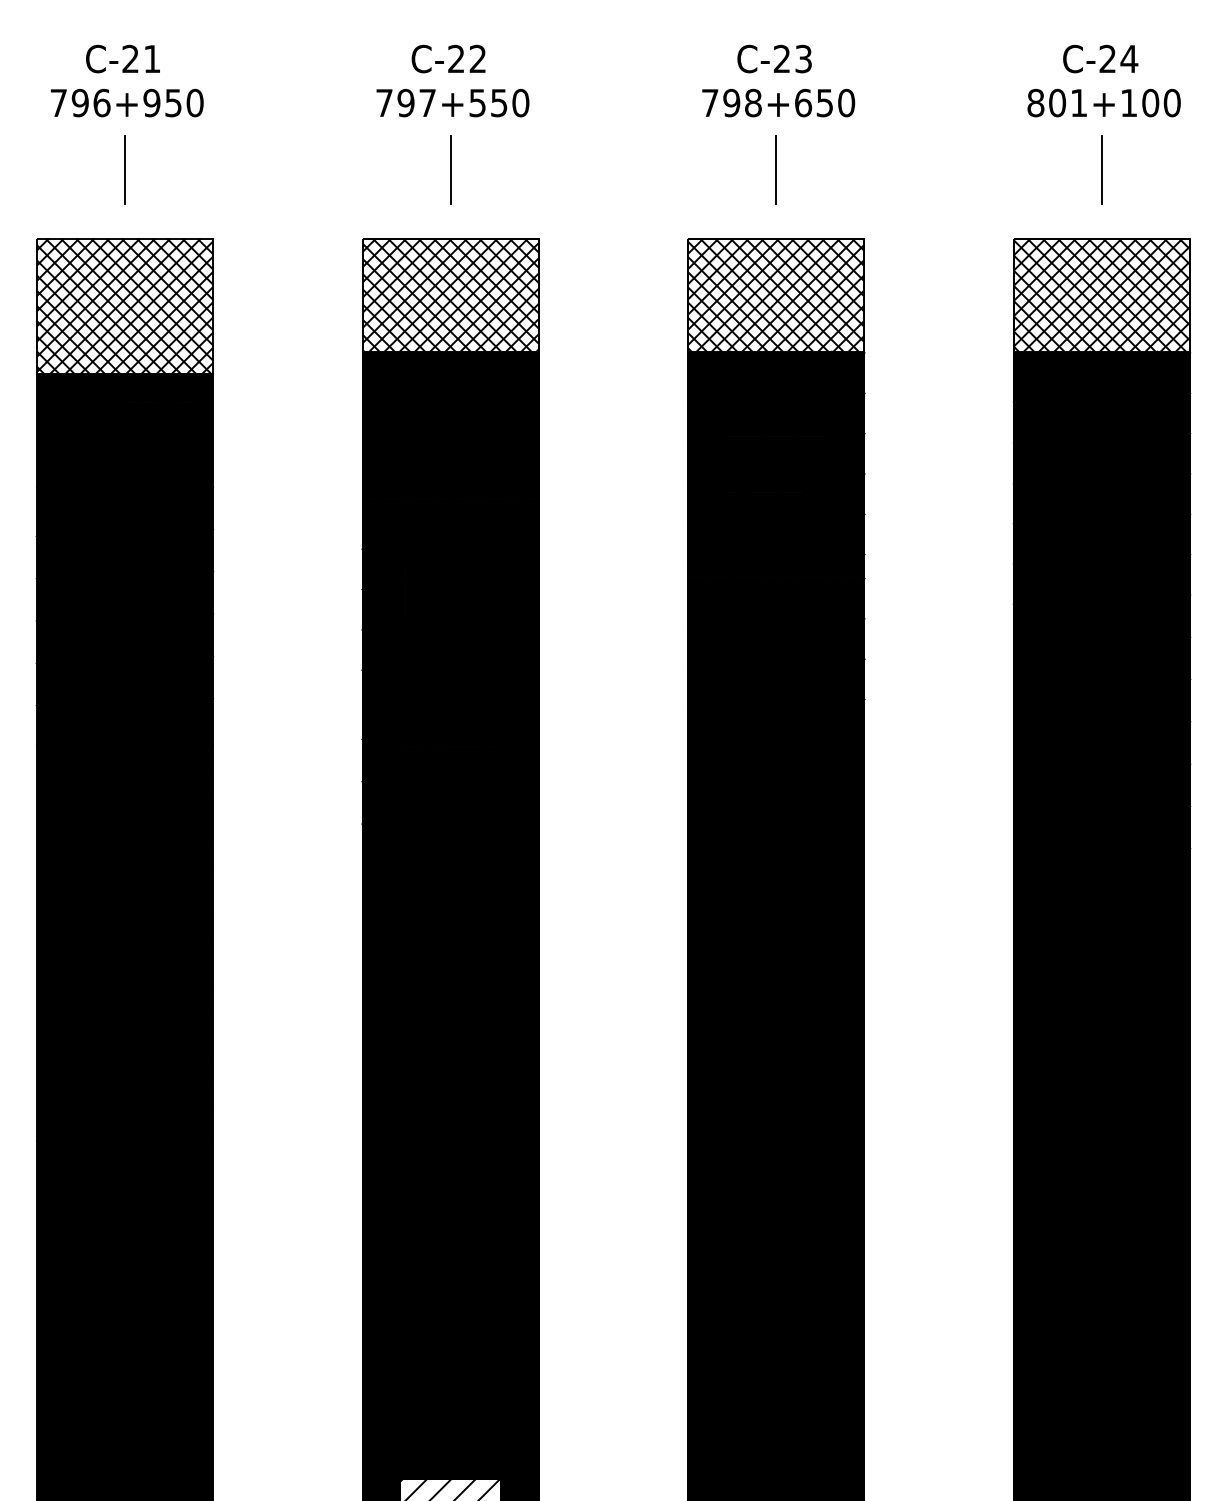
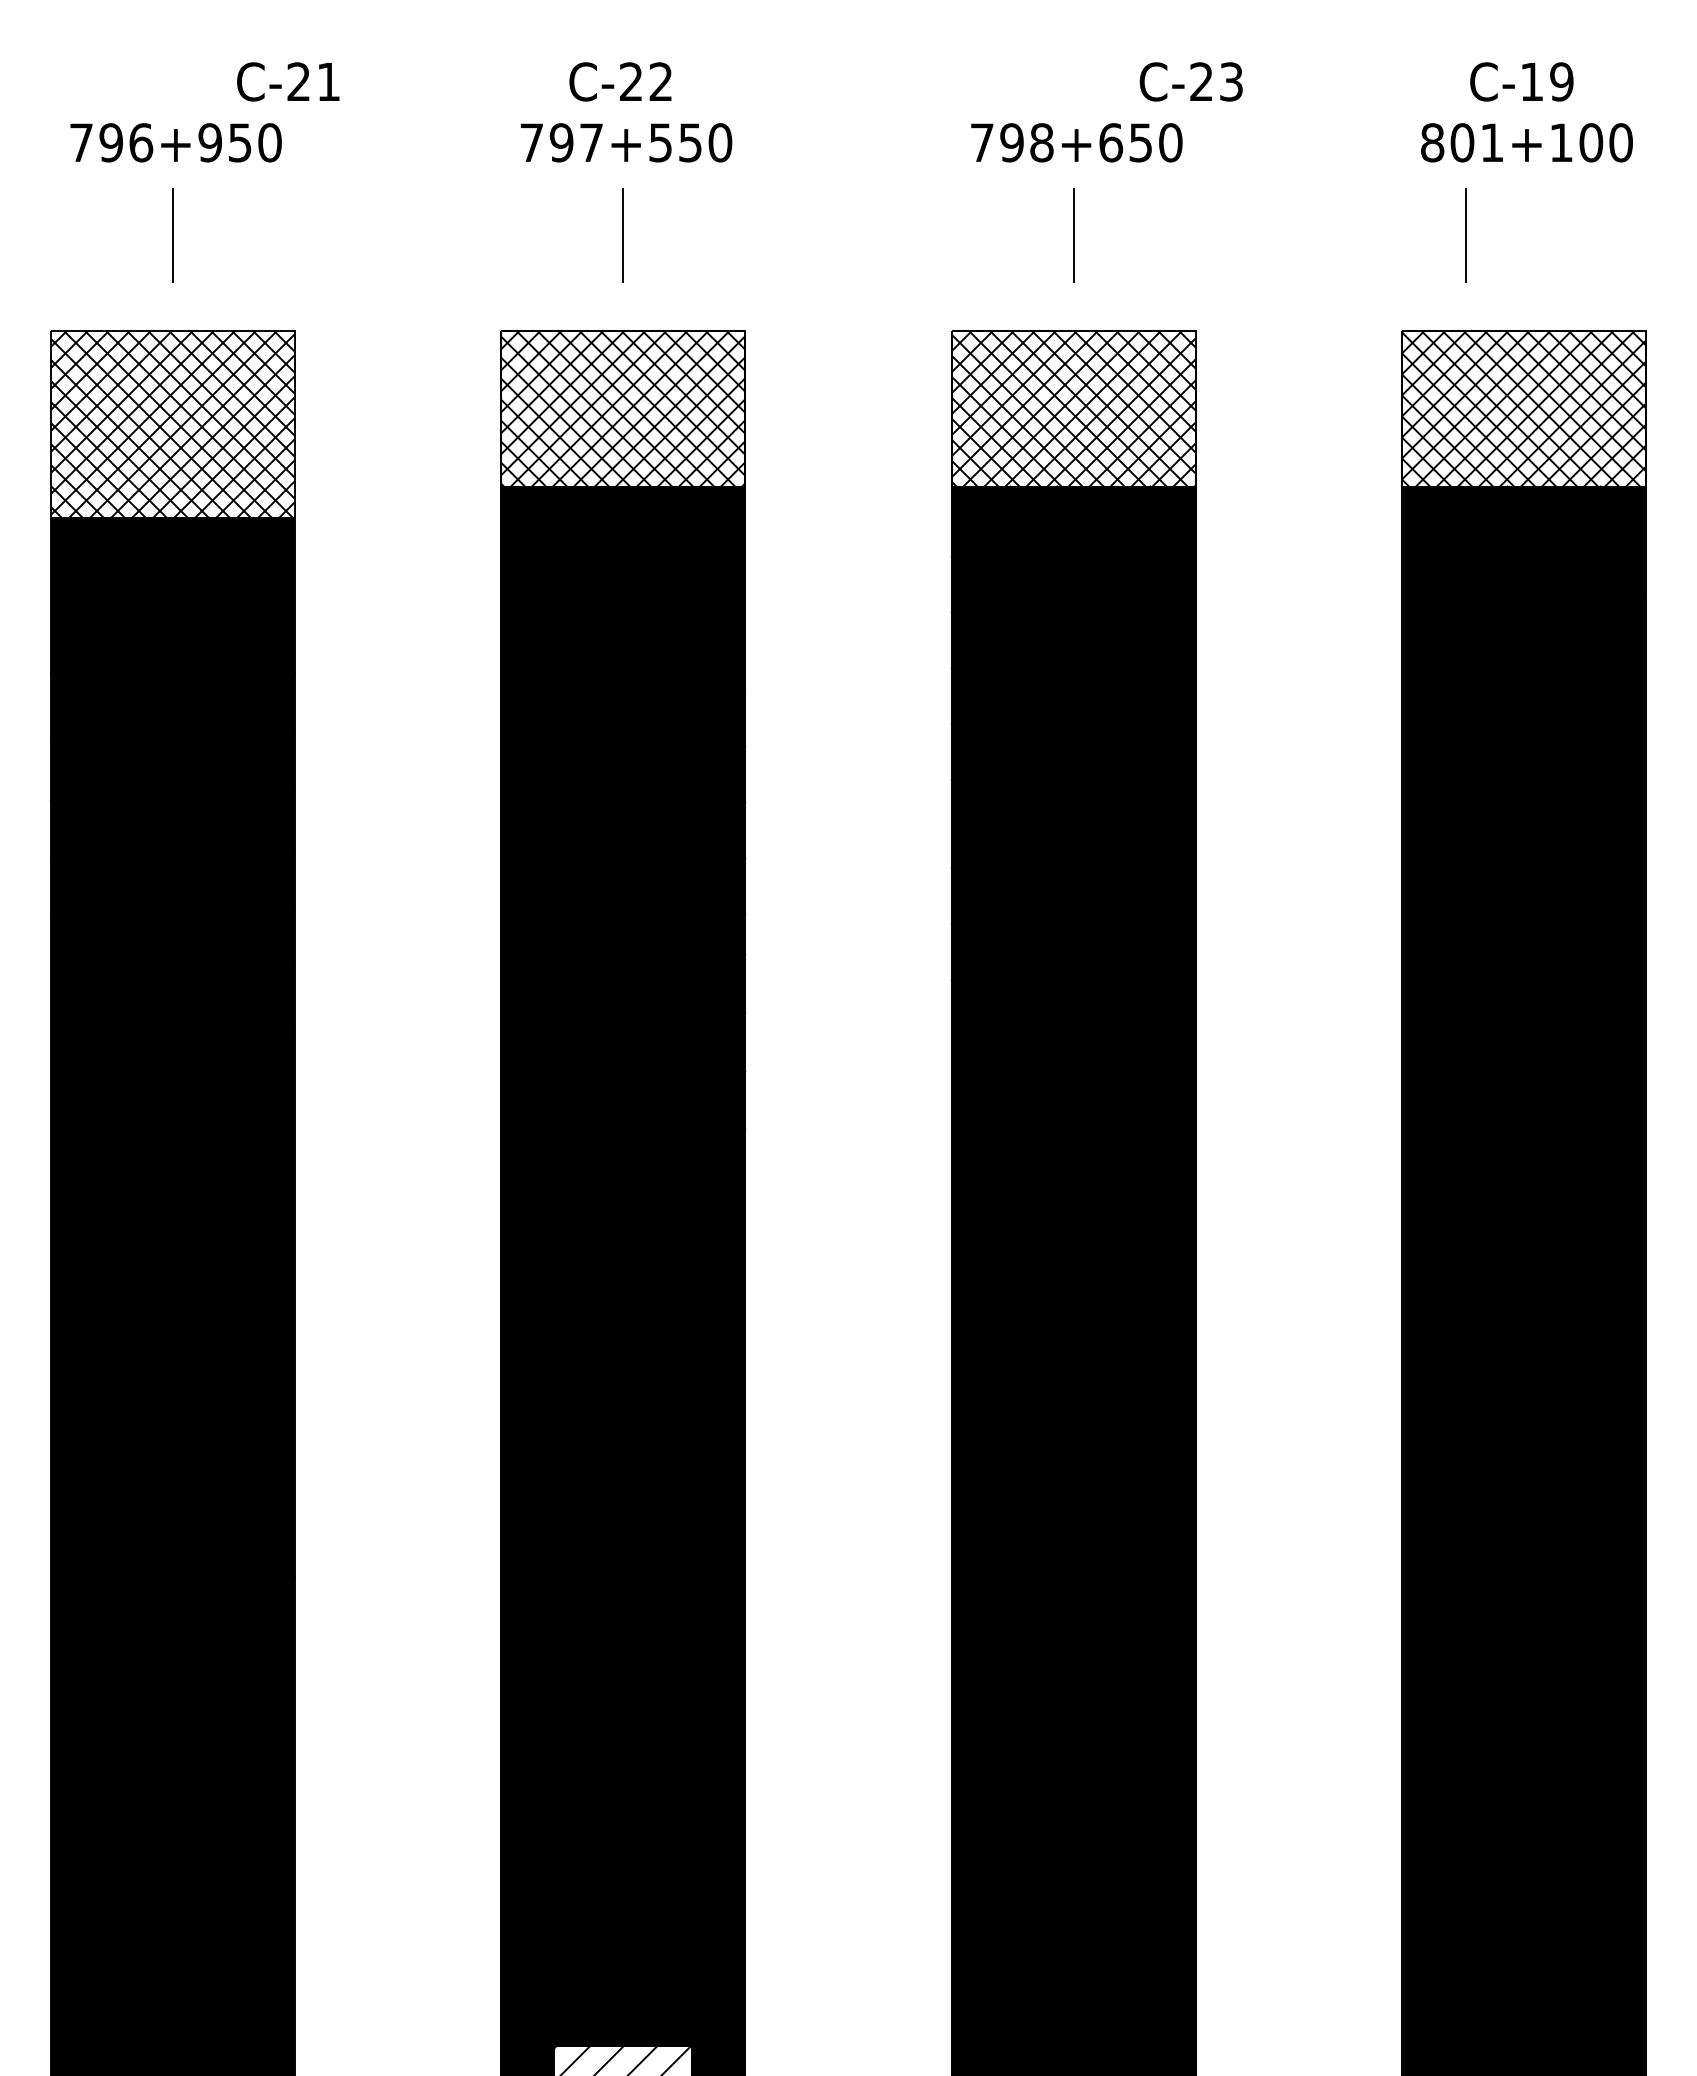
text: (123, 58) -> (288, 81), moved
text: (774, 58) -> (1190, 81), moved
text: (1119, 58) -> (1547, 81), C-24 -> C-19
line: (1101, 170) -> (1465, 235), moved

